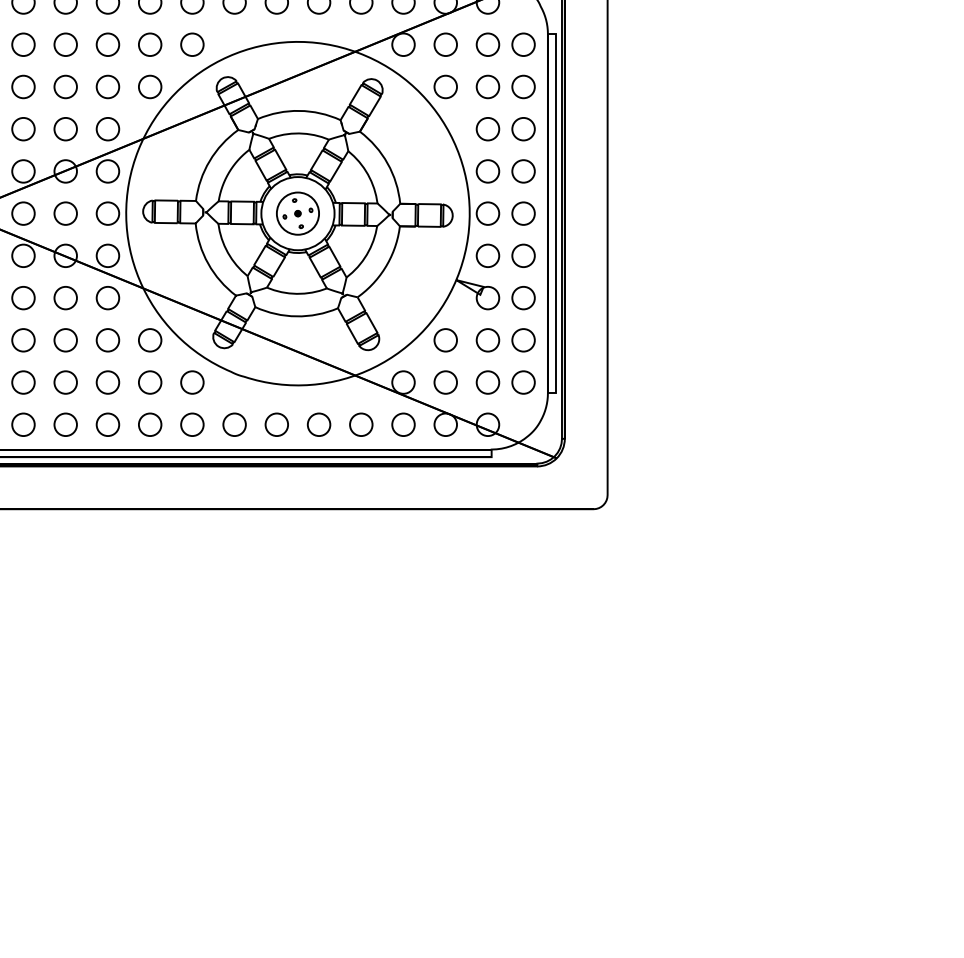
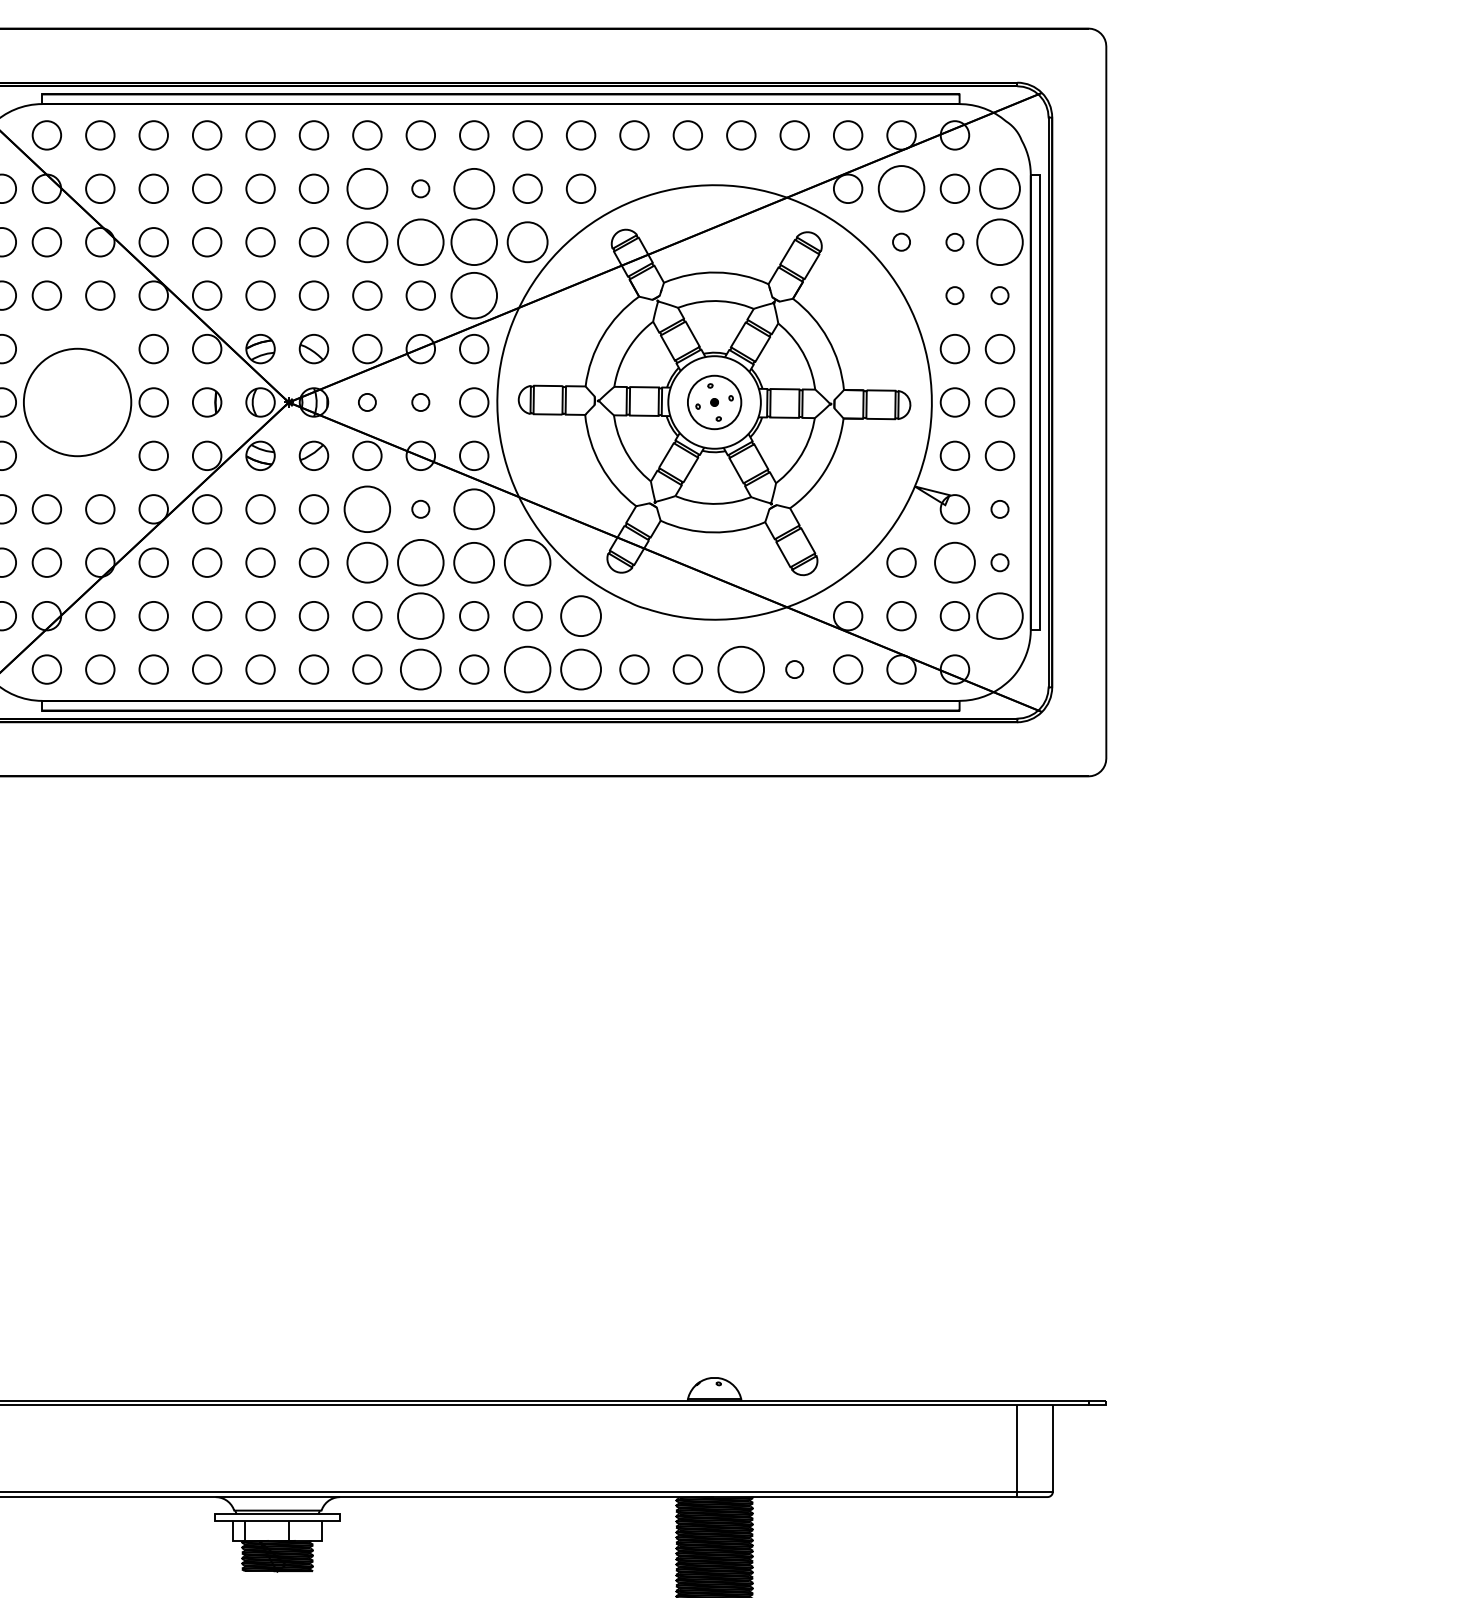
circle: (23, 44) -> (367, 188), size x1.4
circle: (65, 44) -> (420, 188), size x0.6
circle: (108, 44) -> (474, 188), size x1.4
circle: (445, 44) -> (901, 188), size x1.6
circle: (523, 44) -> (999, 188), size x1.4
circle: (23, 87) -> (367, 242), size x1.4
circle: (65, 87) -> (420, 242), size x1.6
circle: (108, 87) -> (474, 242), size x1.6
circle: (150, 87) -> (527, 242), size x1.4
circle: (445, 87) -> (901, 242), size x0.6
circle: (487, 87) -> (954, 242), size x0.6
circle: (523, 87) -> (999, 242), size x1.6
circle: (108, 129) -> (474, 295), size x1.6
circle: (487, 129) -> (954, 295), size x0.6
circle: (523, 129) -> (999, 295), size x0.6
circle: (23, 213) -> (367, 402), size x0.6
circle: (65, 213) -> (420, 402), size x0.6
circle: (23, 298) -> (367, 509), size x1.6
circle: (65, 298) -> (420, 509), size x0.6
circle: (108, 298) -> (474, 509), size x1.4
circle: (523, 298) -> (999, 509), size x0.6
circle: (23, 340) -> (367, 562), size x1.4
circle: (65, 340) -> (420, 562), size x1.6
circle: (108, 340) -> (474, 562), size x1.4
circle: (150, 340) -> (527, 562), size x1.6
circle: (487, 340) -> (954, 562), size x1.4
circle: (523, 340) -> (999, 562), size x0.6
circle: (65, 382) -> (420, 615), size x1.6
circle: (191, 382) -> (580, 615), size x1.4
circle: (523, 382) -> (999, 615), size x1.6
circle: (65, 424) -> (420, 669), size x1.4
circle: (150, 424) -> (527, 669), size x1.6
circle: (191, 424) -> (580, 669), size x1.4
circle: (319, 424) -> (741, 669), size x1.6
circle: (361, 424) -> (794, 669), size x0.6

